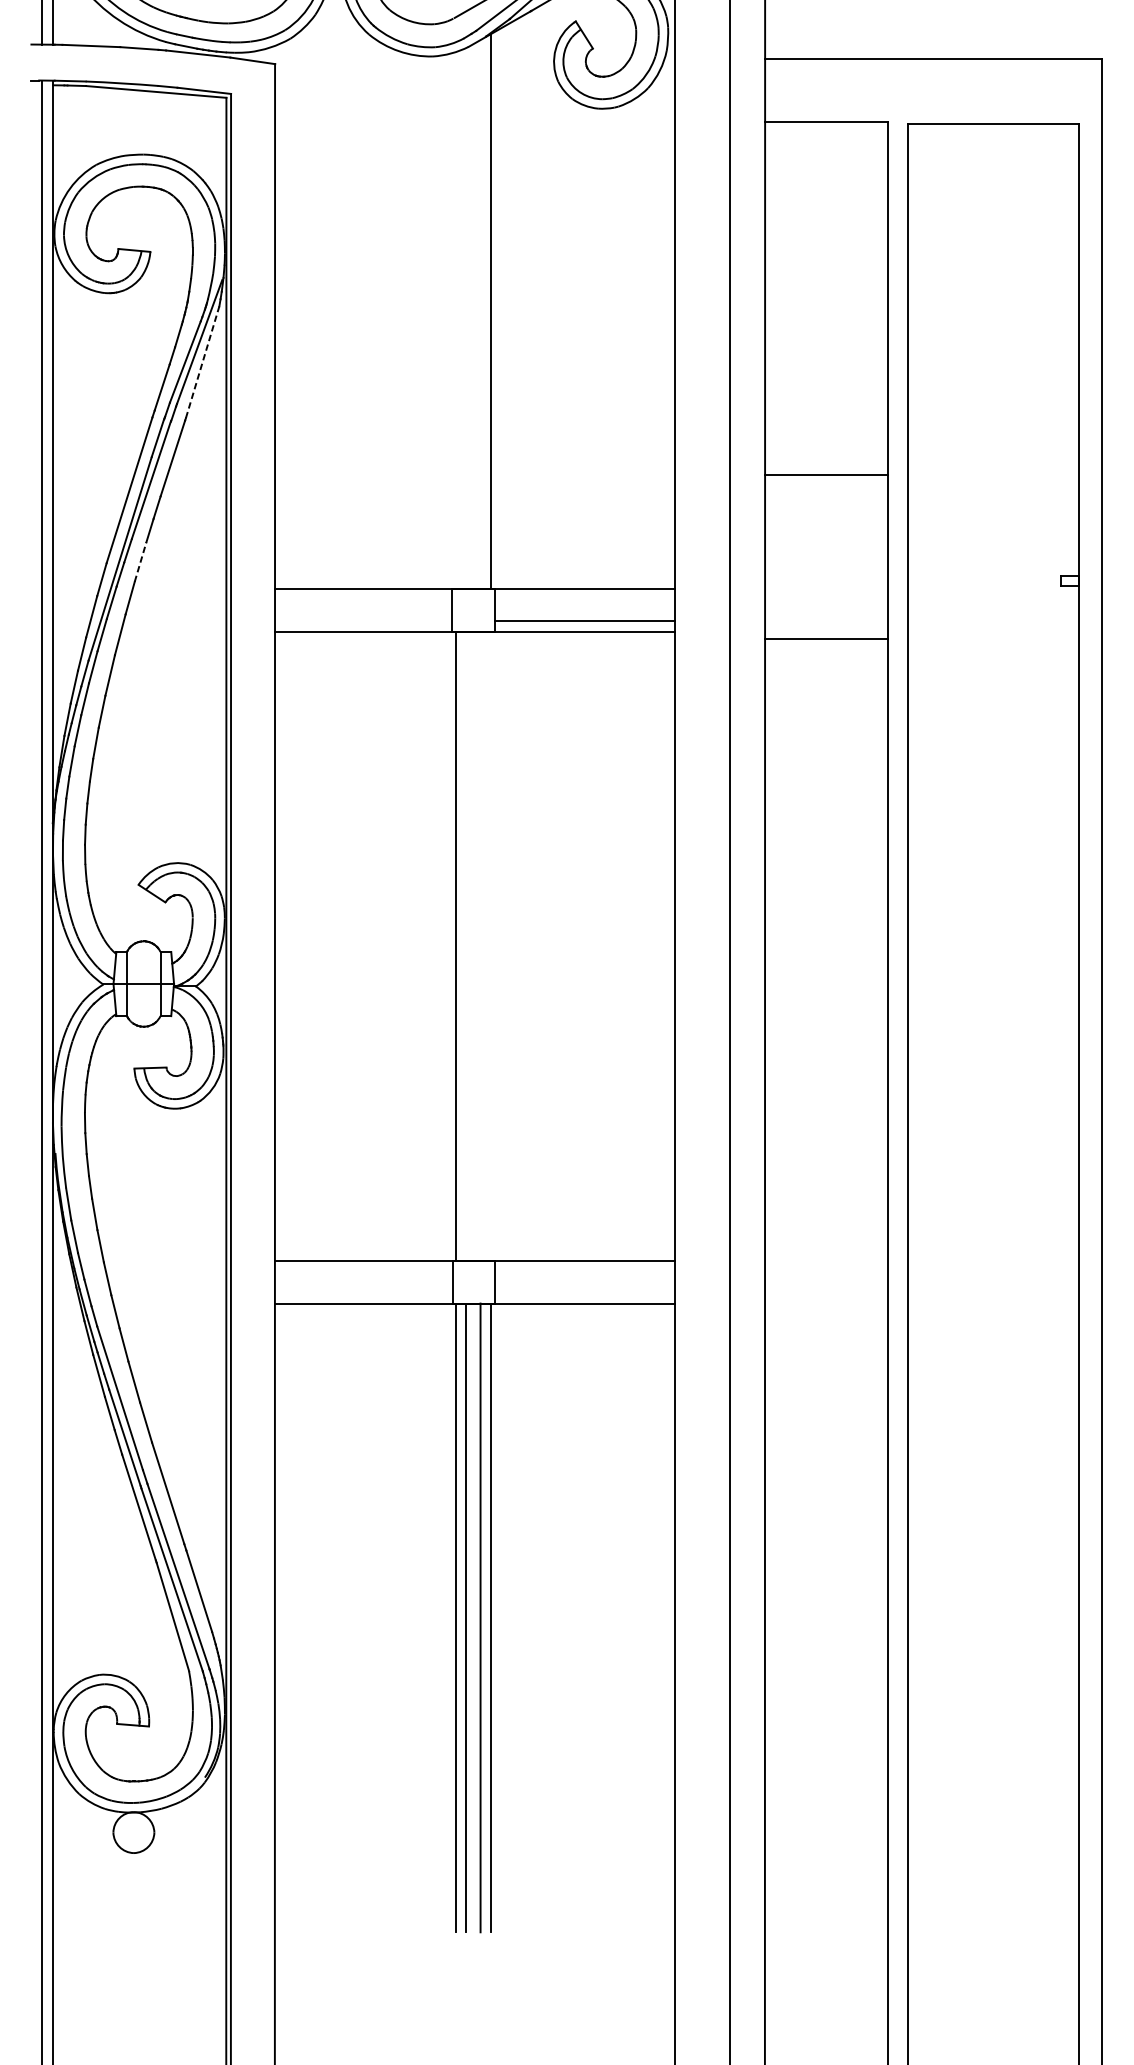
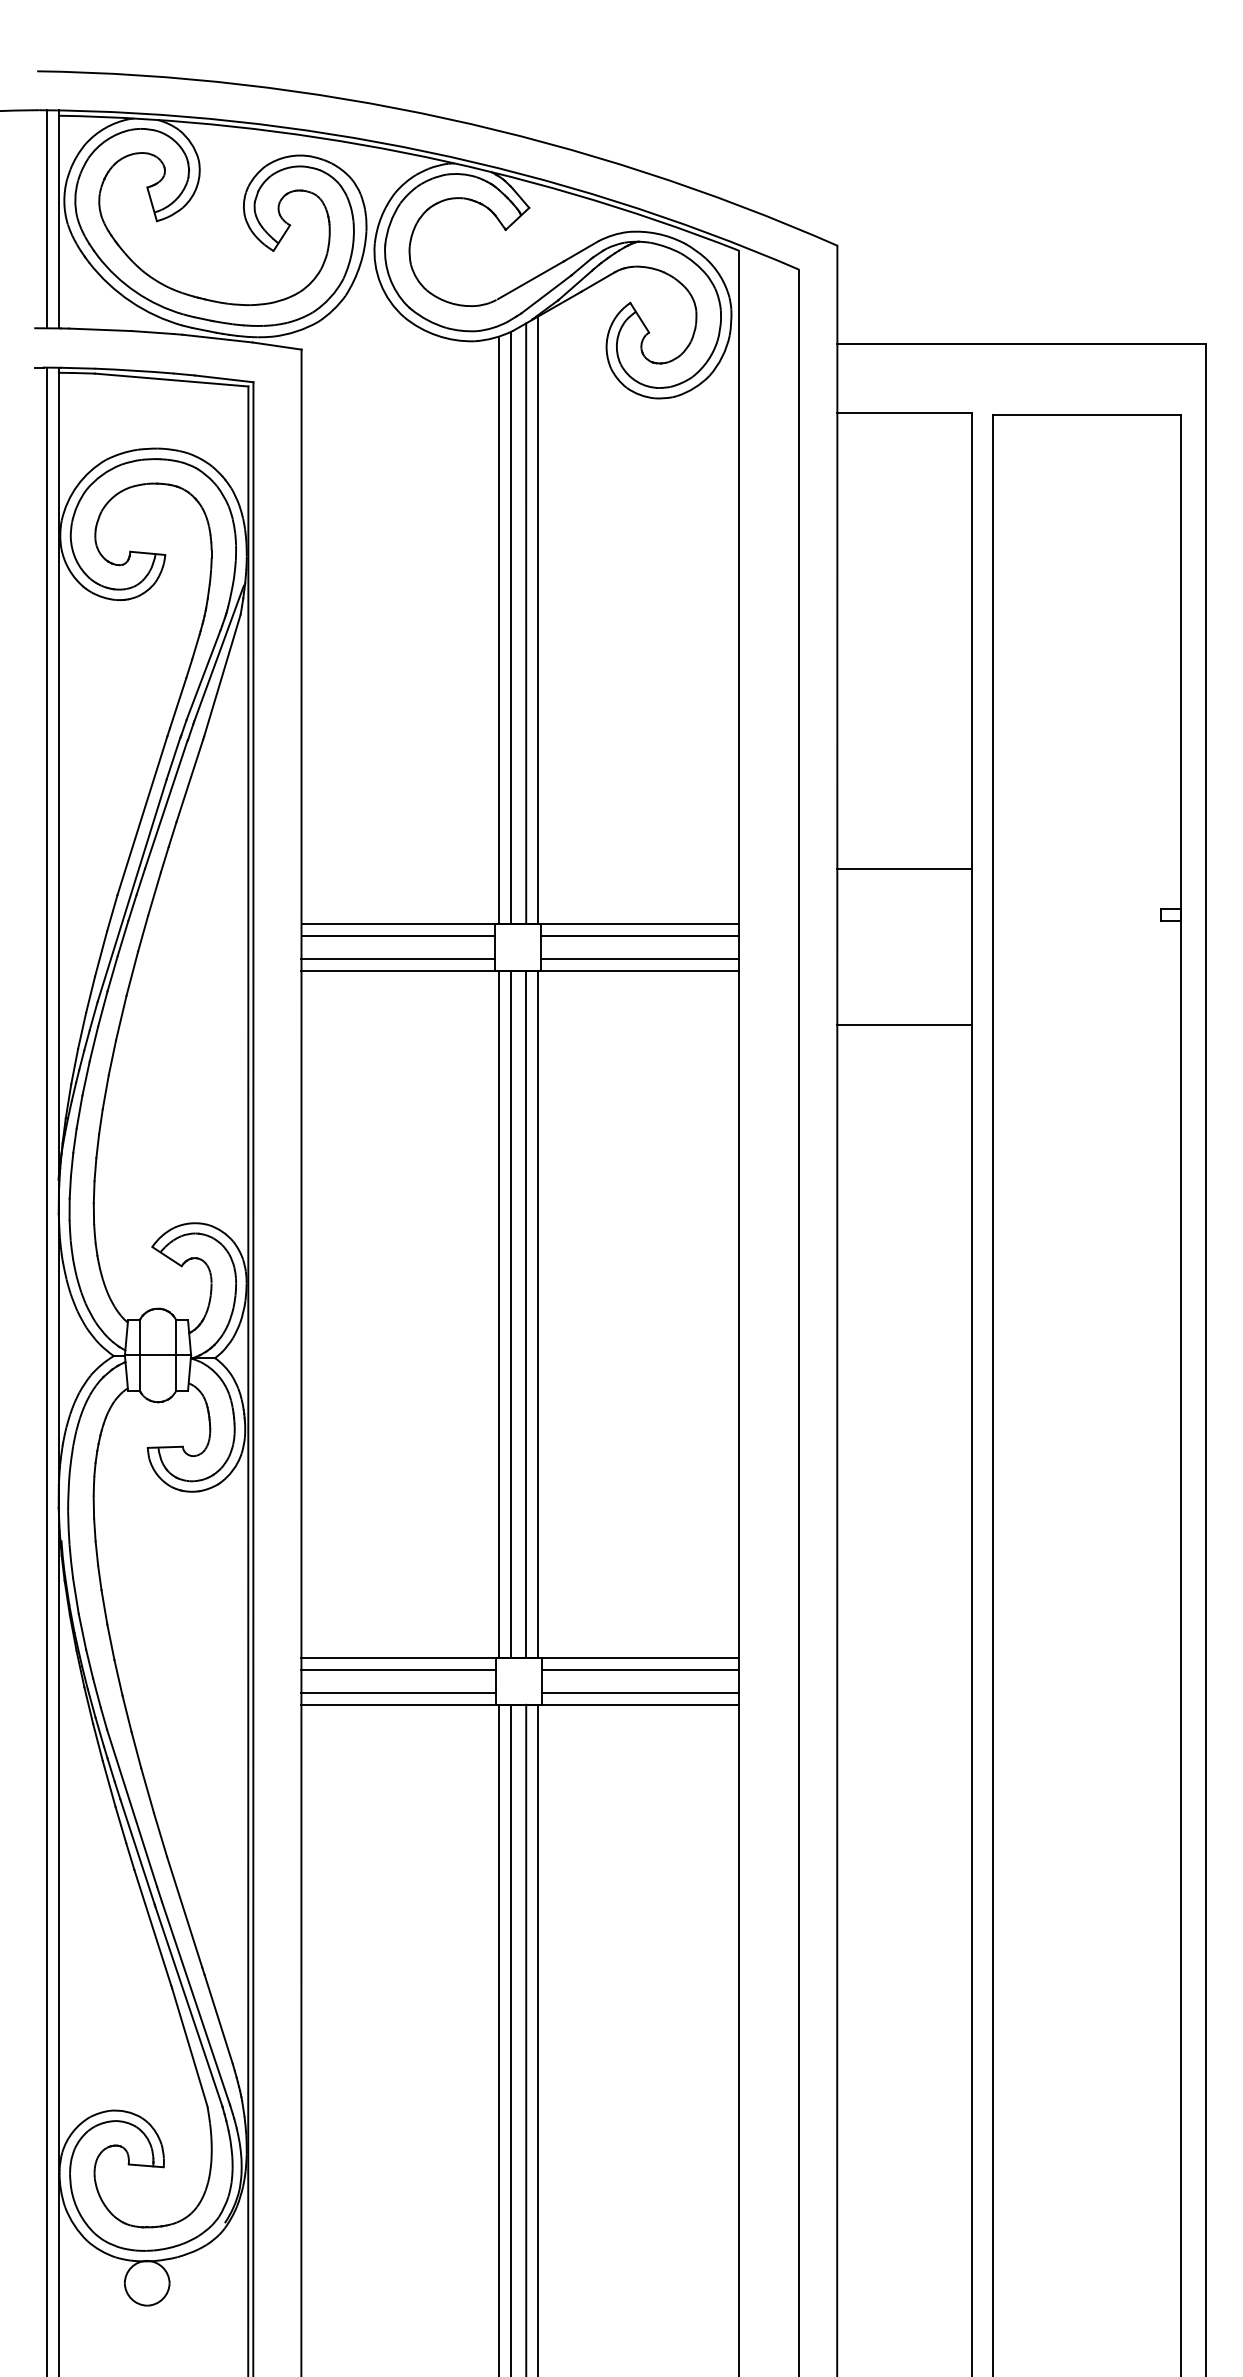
line: (480, 314) -> (526, 623), added
line: (466, 318) -> (510, 627), added
line: (455, 320) -> (498, 629), added
line: (202, 362) -> (222, 675), dashed -> solid
line: (826, 474) -> (904, 869), moved
line: (140, 562) -> (154, 894), dashed -> solid
line: (362, 599) -> (397, 935), added
line: (584, 599) -> (639, 935), added
line: (362, 620) -> (397, 958), added
line: (826, 639) -> (904, 1025), moved
line: (466, 946) -> (510, 1314), added
line: (480, 946) -> (526, 1314), added
line: (490, 946) -> (537, 1314), added
line: (363, 1271) -> (398, 1669), added
line: (585, 1271) -> (640, 1669), added
line: (363, 1293) -> (398, 1693), added
line: (585, 1293) -> (640, 1693), added

